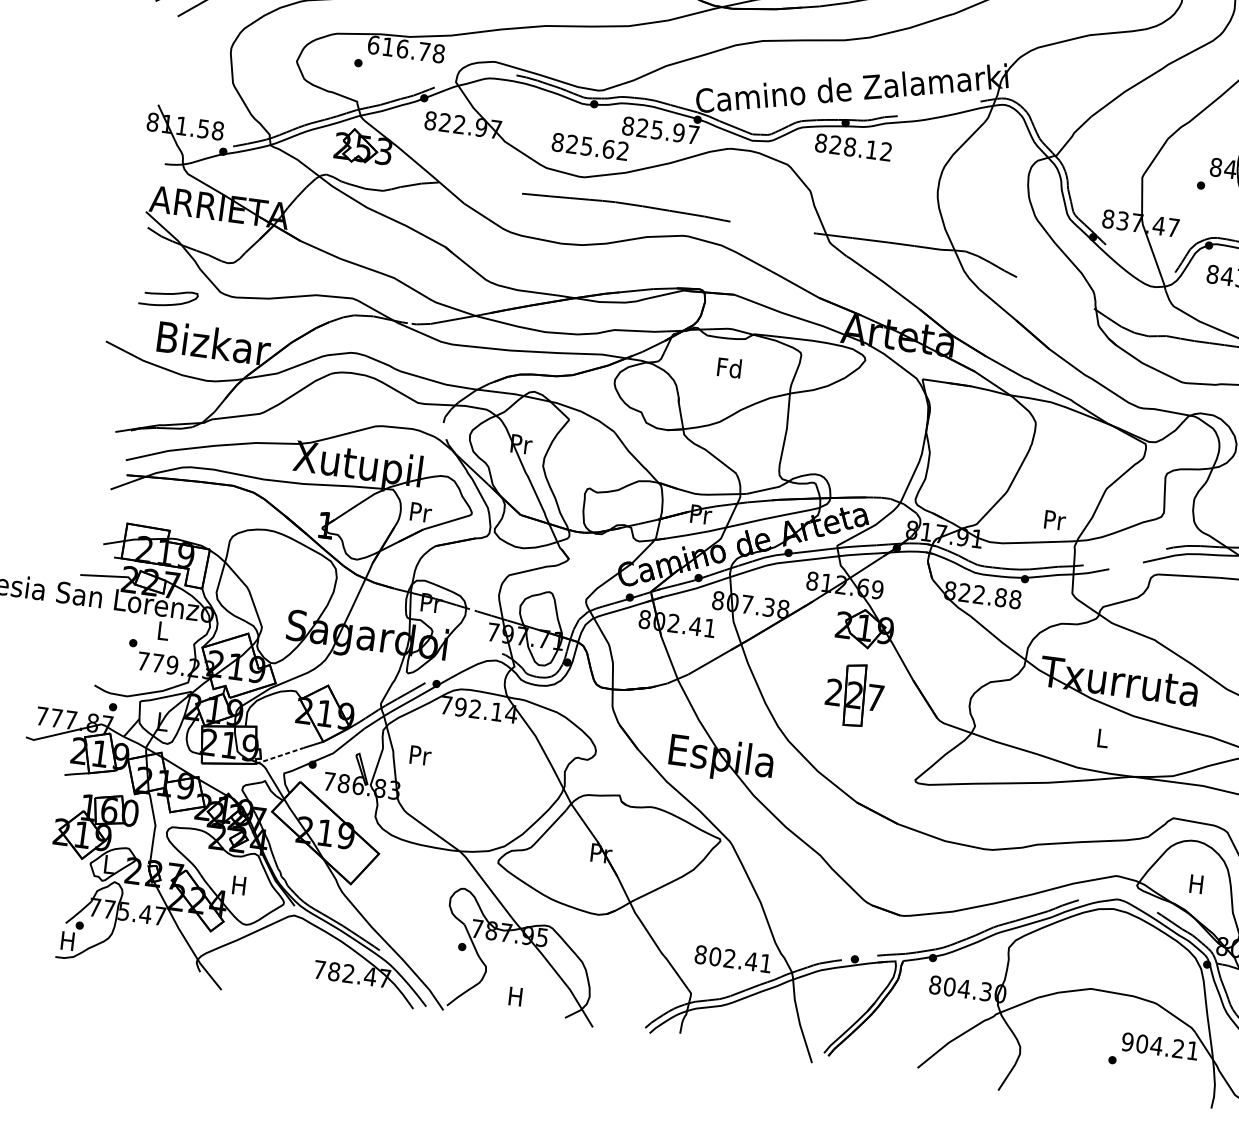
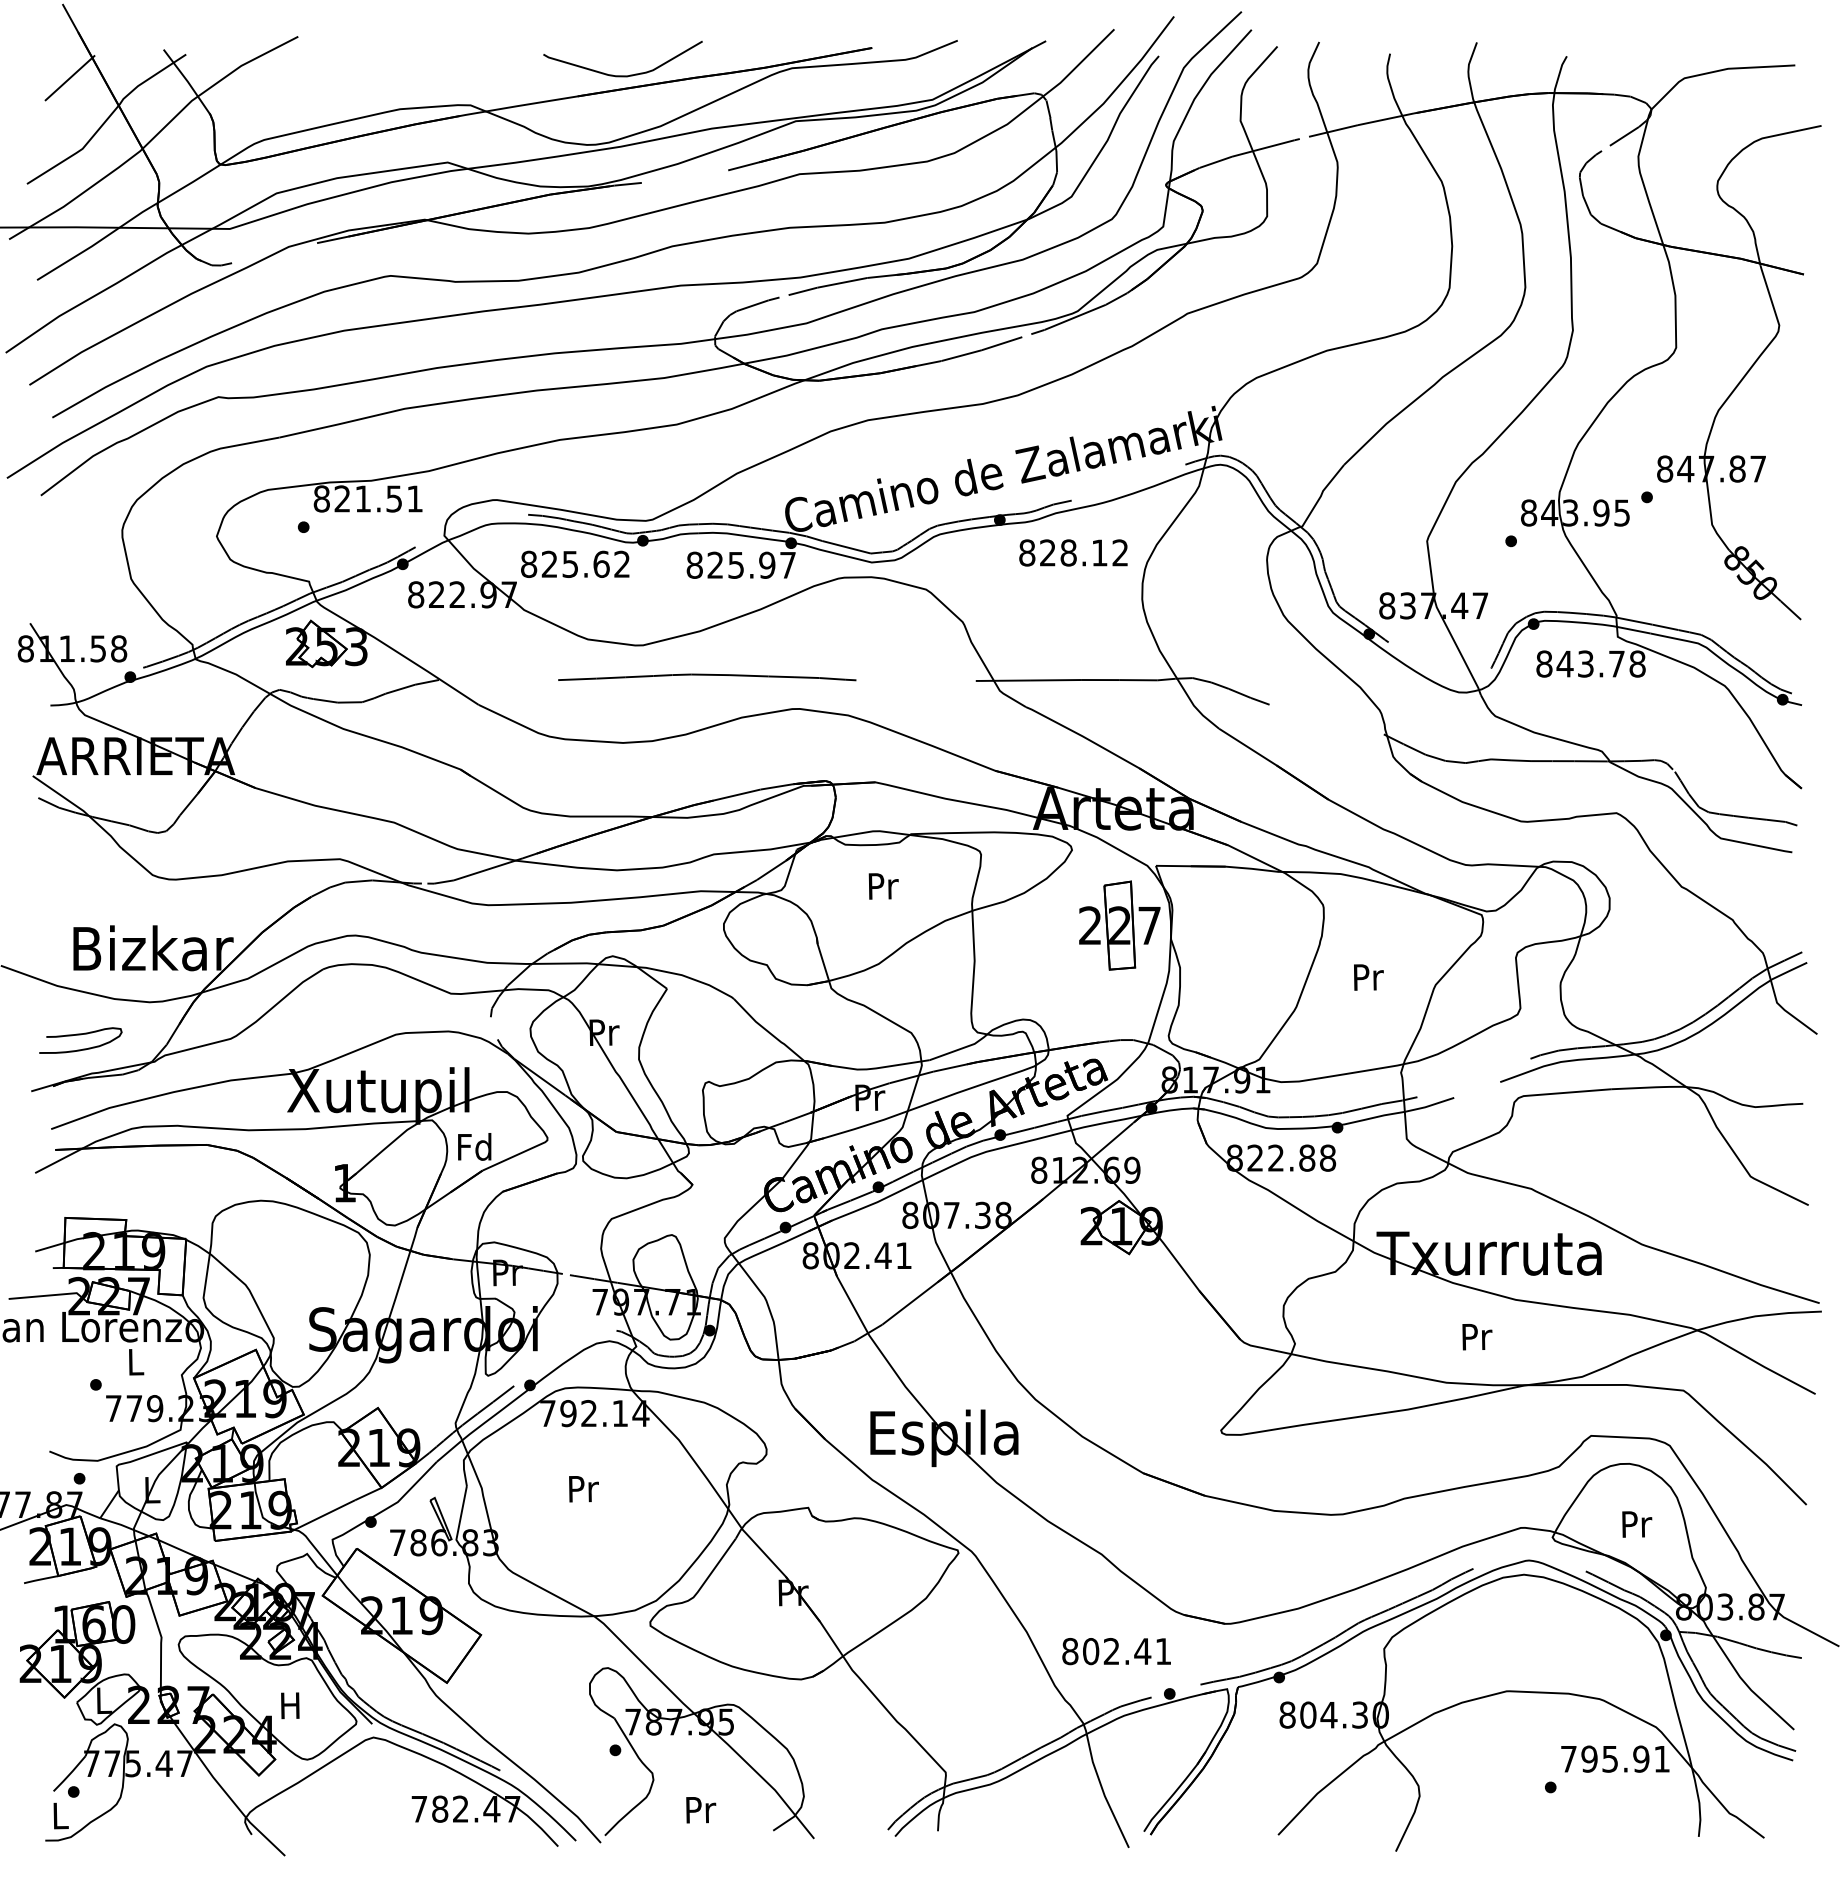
text: (406, 49) -> (368, 498), 616.78 -> 821.51
text: (590, 146) -> (575, 563), moved
text: (853, 147) -> (1073, 552), moved
curve: (168, 294) -> (80, 1035), moved
text: (729, 367) -> (882, 885), Fd -> Pr
text: (420, 511) -> (474, 1146), Pr -> Fd
text: (1054, 520) -> (1368, 977), moved
part: (854, 695) -> (1119, 925), moved
text: (1103, 738) -> (1477, 1336), L -> Pr
line: (280, 755) -> (323, 1515), dashed -> solid
text: (420, 755) -> (583, 1489), moved
text: (1197, 884) -> (1637, 1524), H -> Pr
text: (67, 940) -> (59, 1815), H -> L
text: (733, 959) -> (1116, 1651), moved
text: (516, 996) -> (701, 1809), H -> Pr
text: (1152, 1044) -> (1604, 1758), 904.21 -> 795.91

